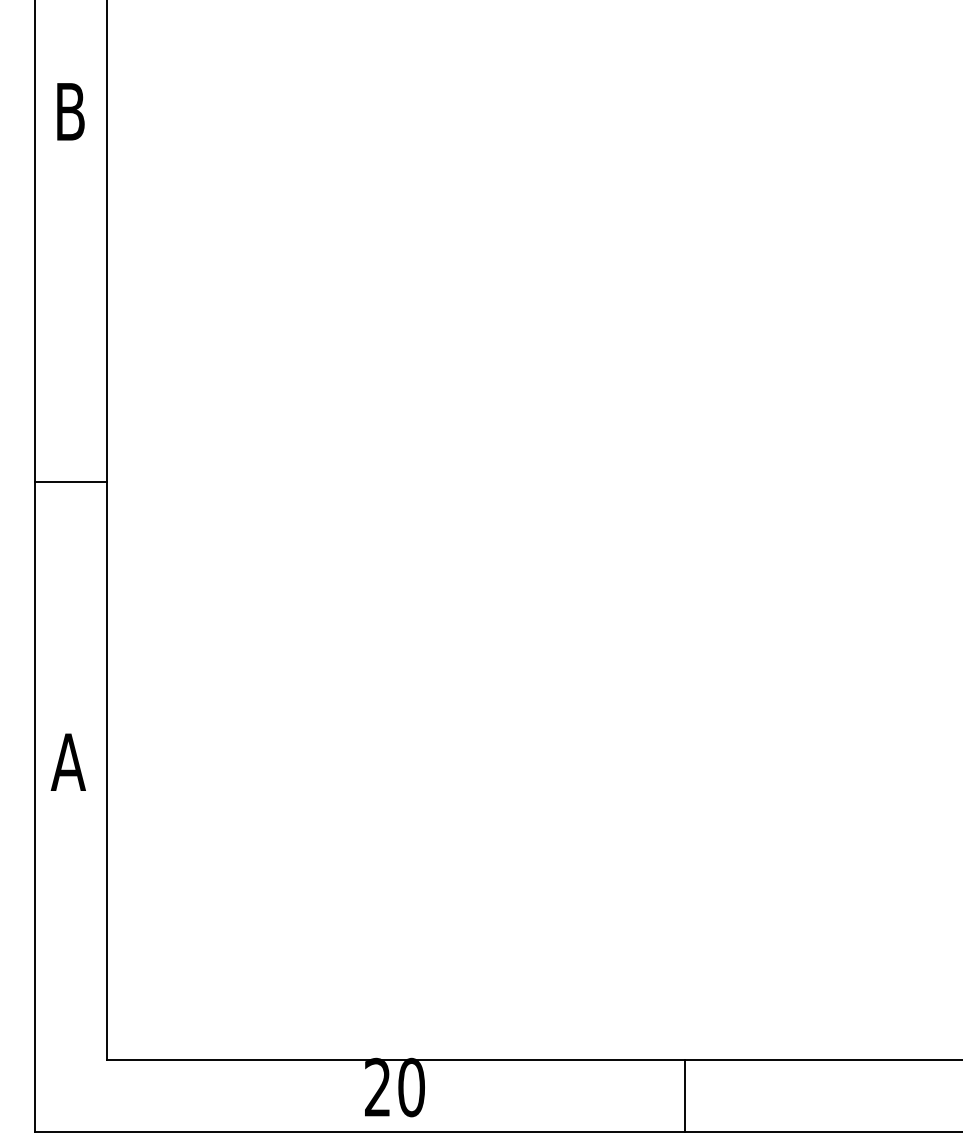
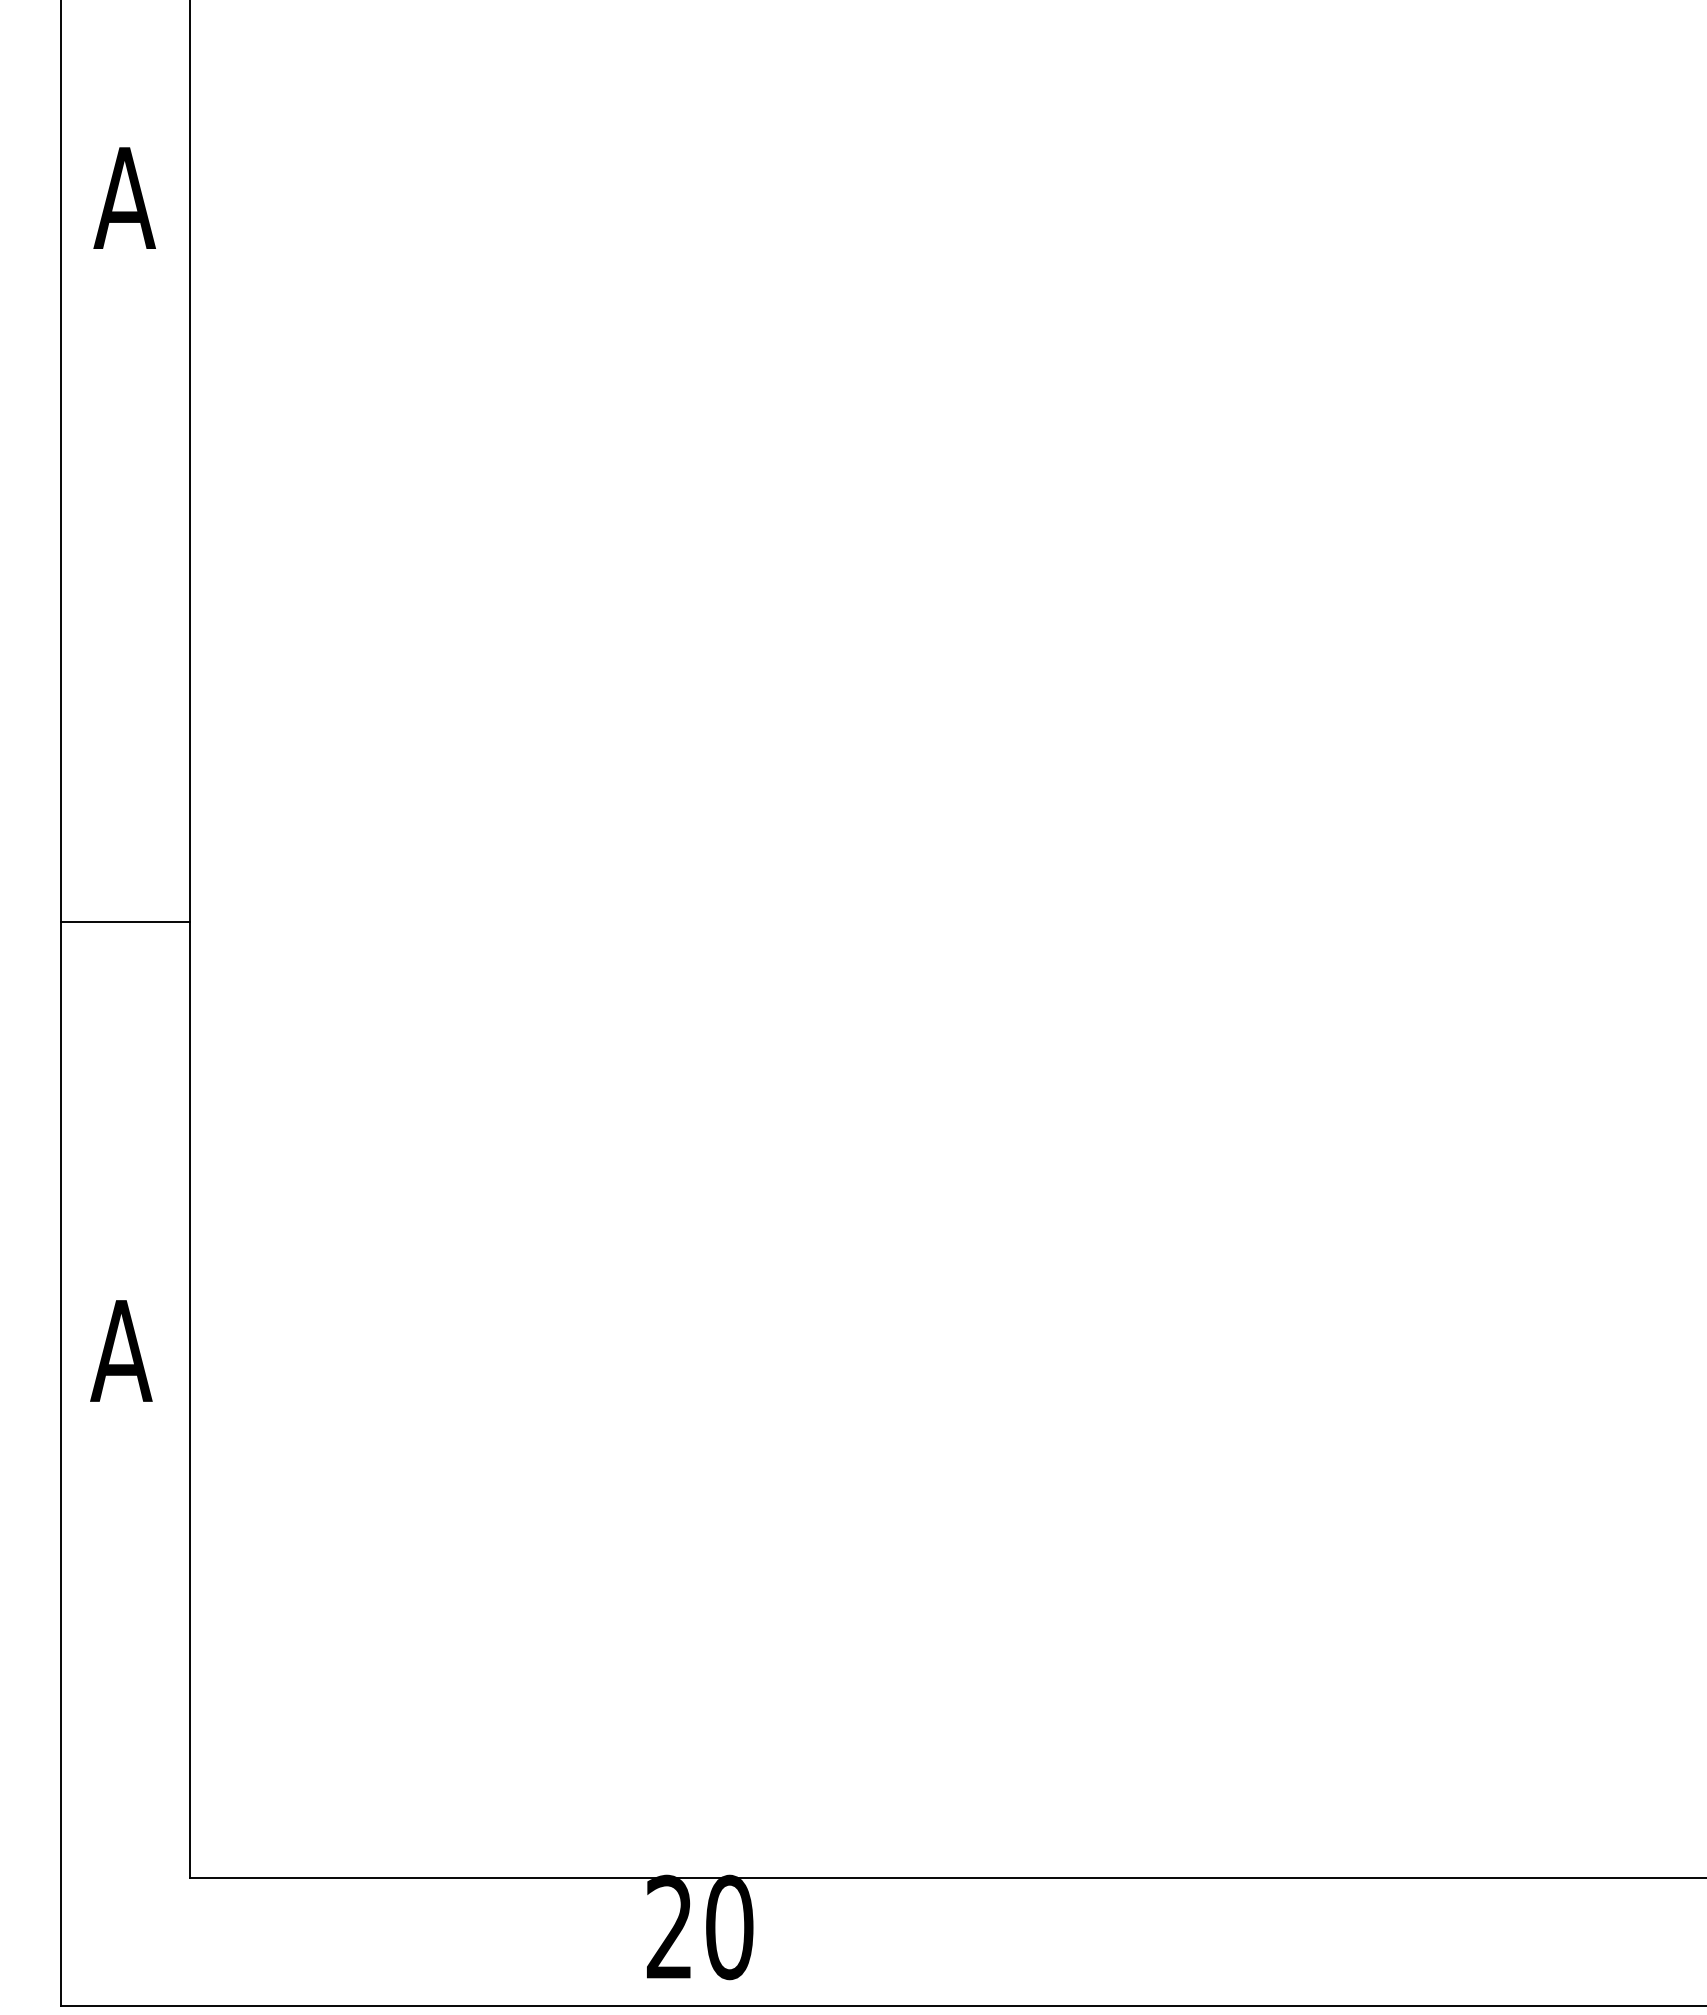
text: (69, 111) -> (123, 197), B -> A
line: (70, 481) -> (125, 922), moved
line: (685, 1095) -> (1215, 1941), removed

